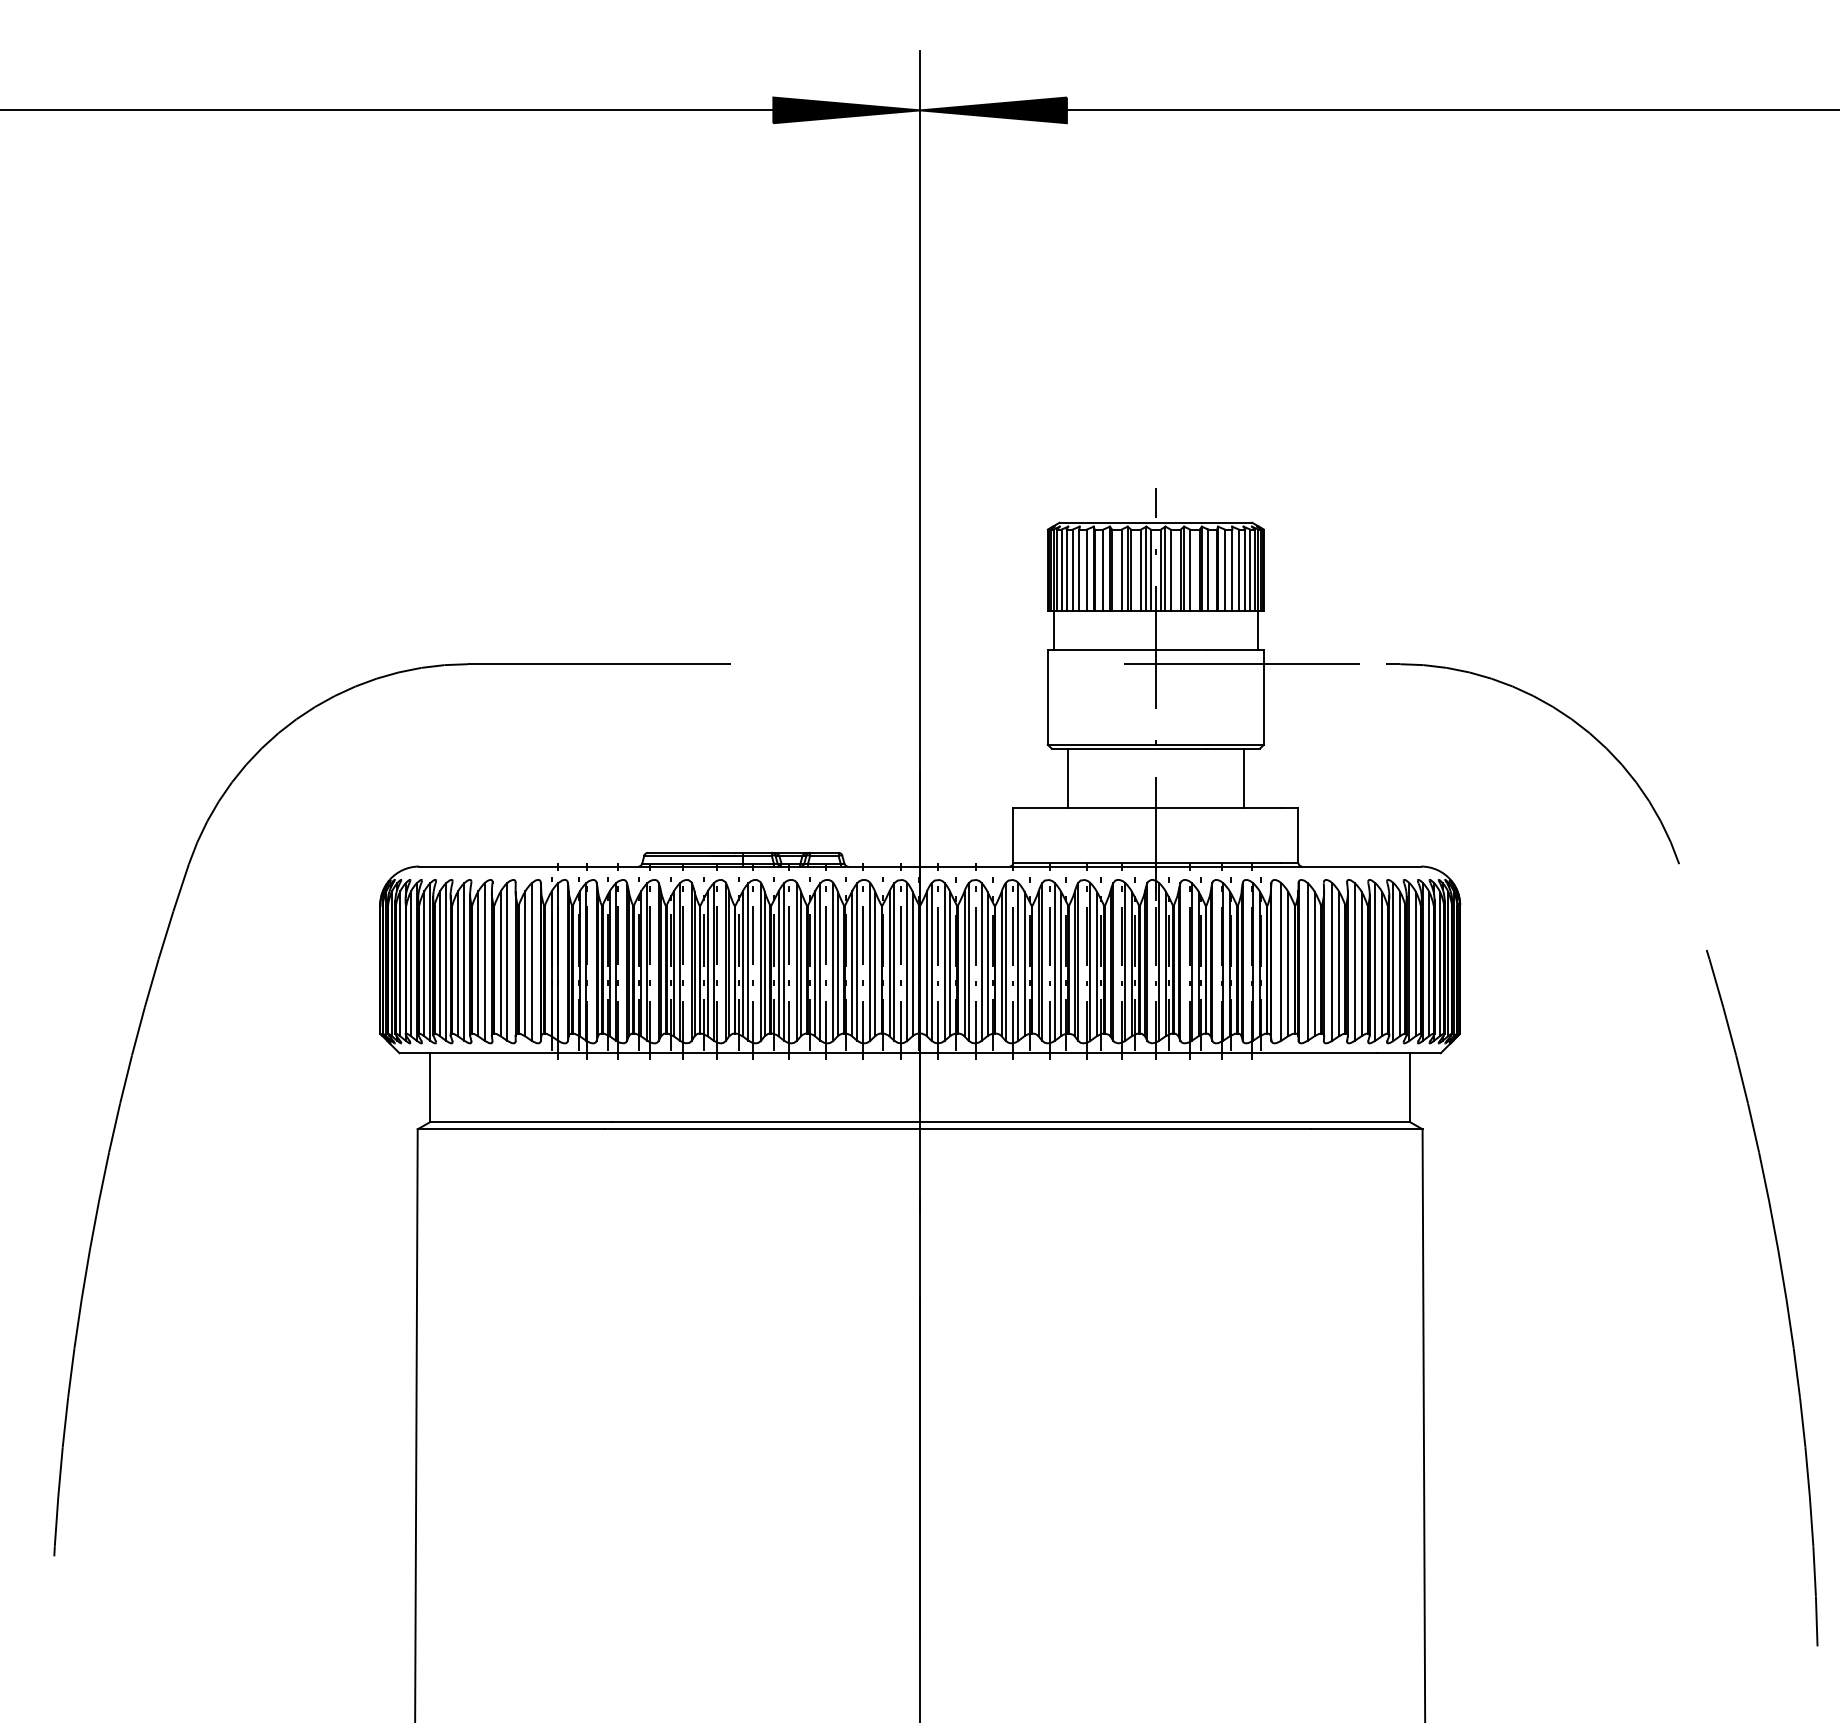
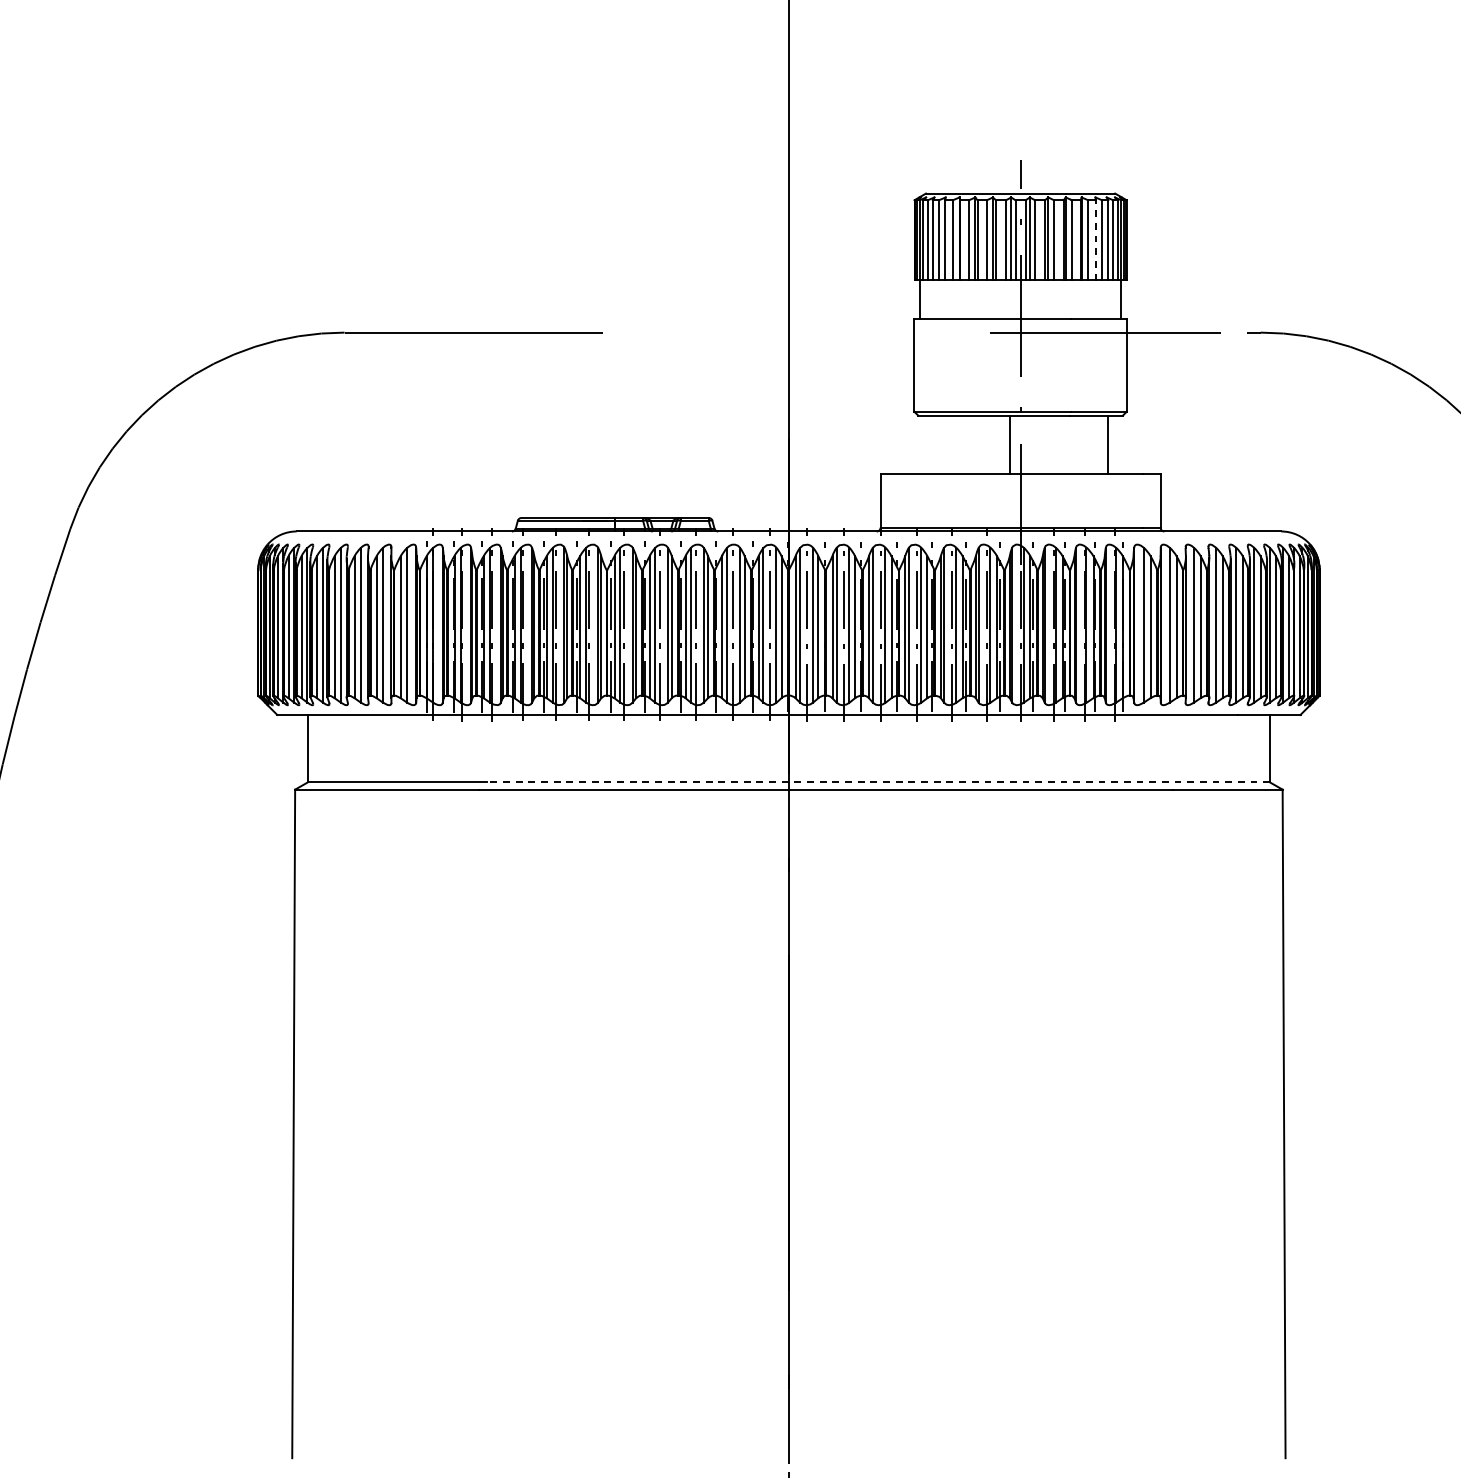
line: (1232, 570) -> (1095, 240), solid -> dashed
line: (1067, 777) -> (1010, 443), moved
line: (1010, 1122) -> (877, 782), solid -> dashed

